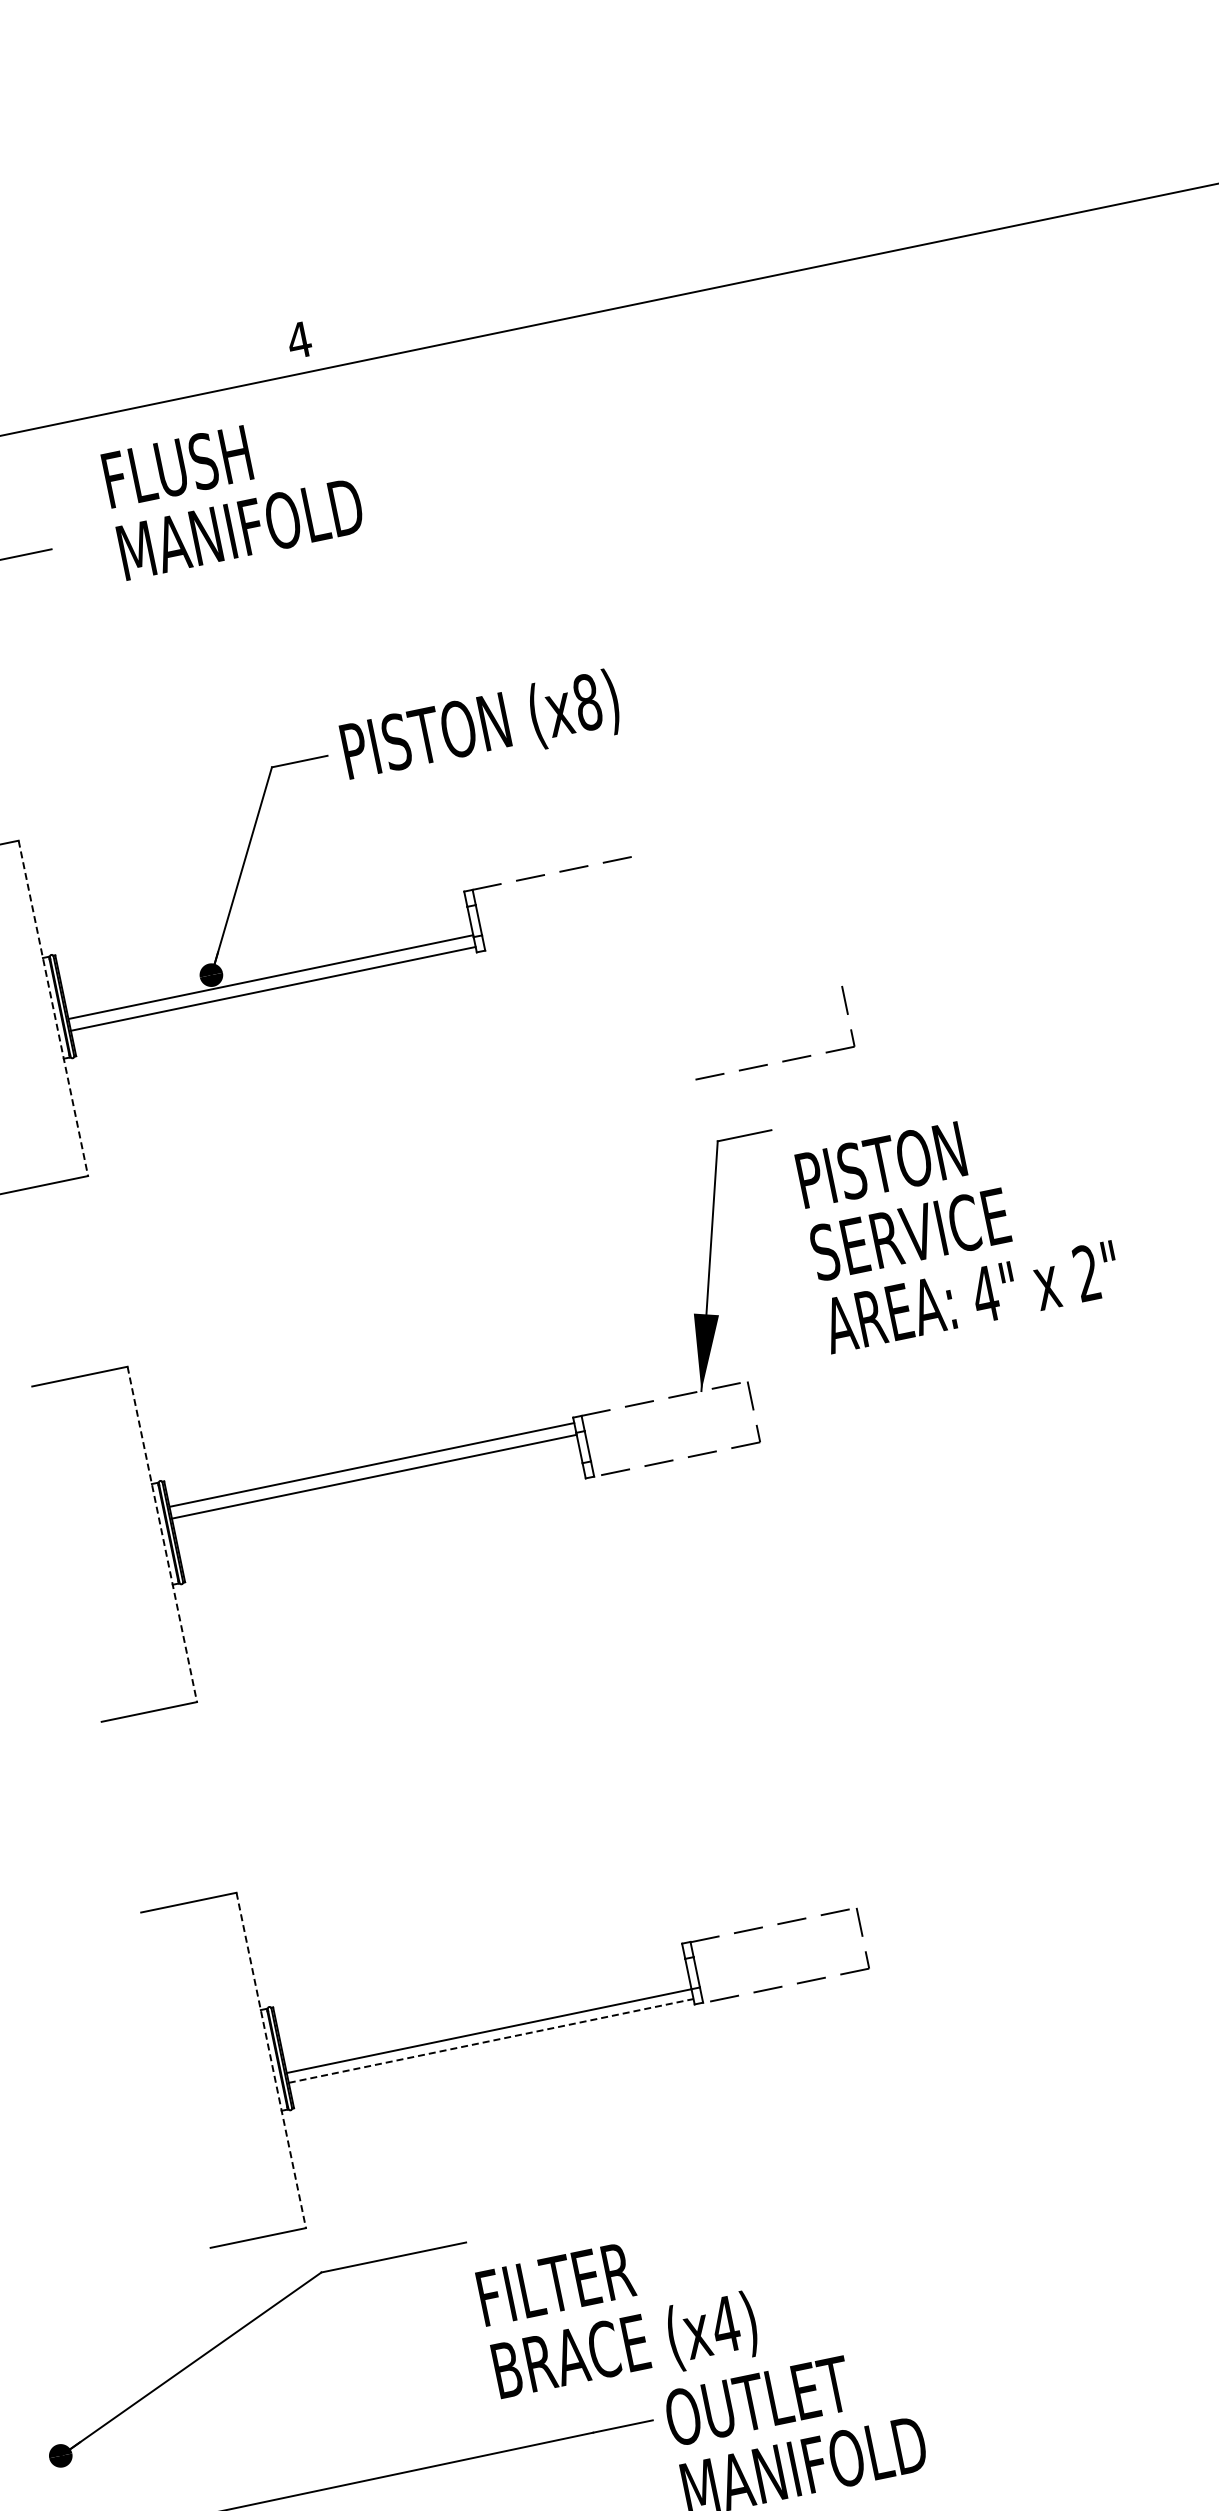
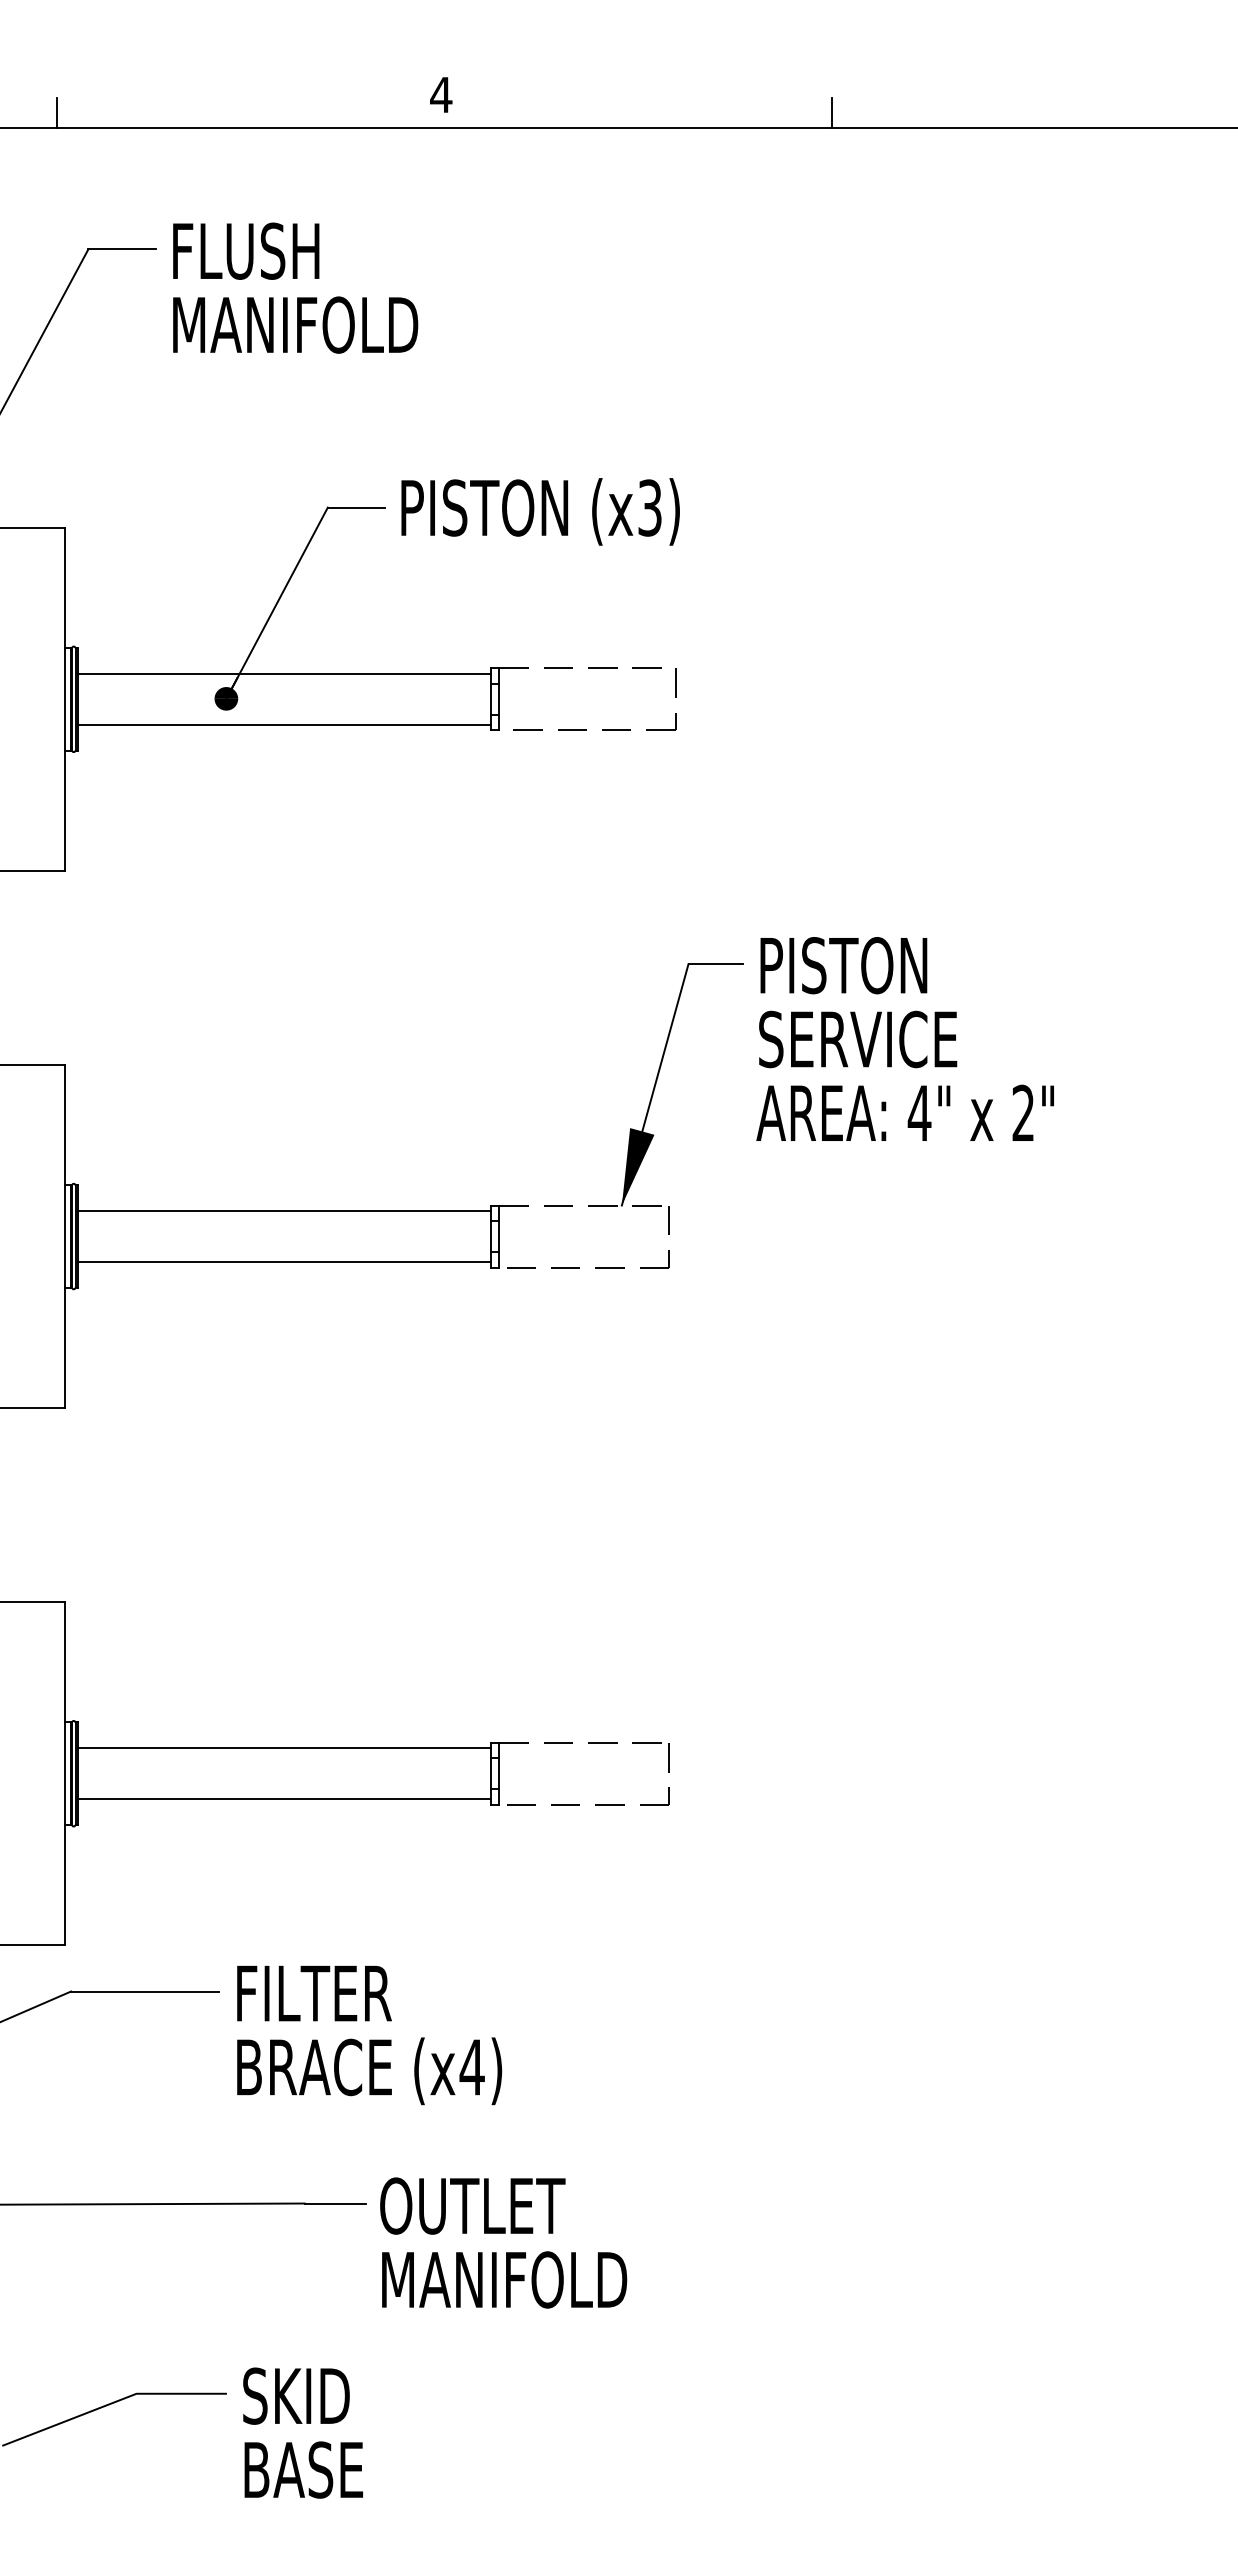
line: (685, 279) -> (831, 113), added
text: (233, 492) -> (295, 287), moved
text: (587, 701) -> (650, 507), (x8) -> (x3)
line: (270, 976) -> (283, 673), moved
line: (53, 1008) -> (64, 699), dashed -> solid
part: (767, 1063) -> (586, 729), moved
text: (955, 1224) -> (904, 1038), moved
line: (373, 1477) -> (283, 1262), moved
line: (162, 1535) -> (64, 1237), dashed -> solid
line: (488, 2031) -> (283, 1748), moved
line: (491, 2041) -> (284, 1799), dashed -> solid
line: (271, 2061) -> (64, 1774), dashed -> solid
text: (618, 2314) -> (369, 2035), moved

